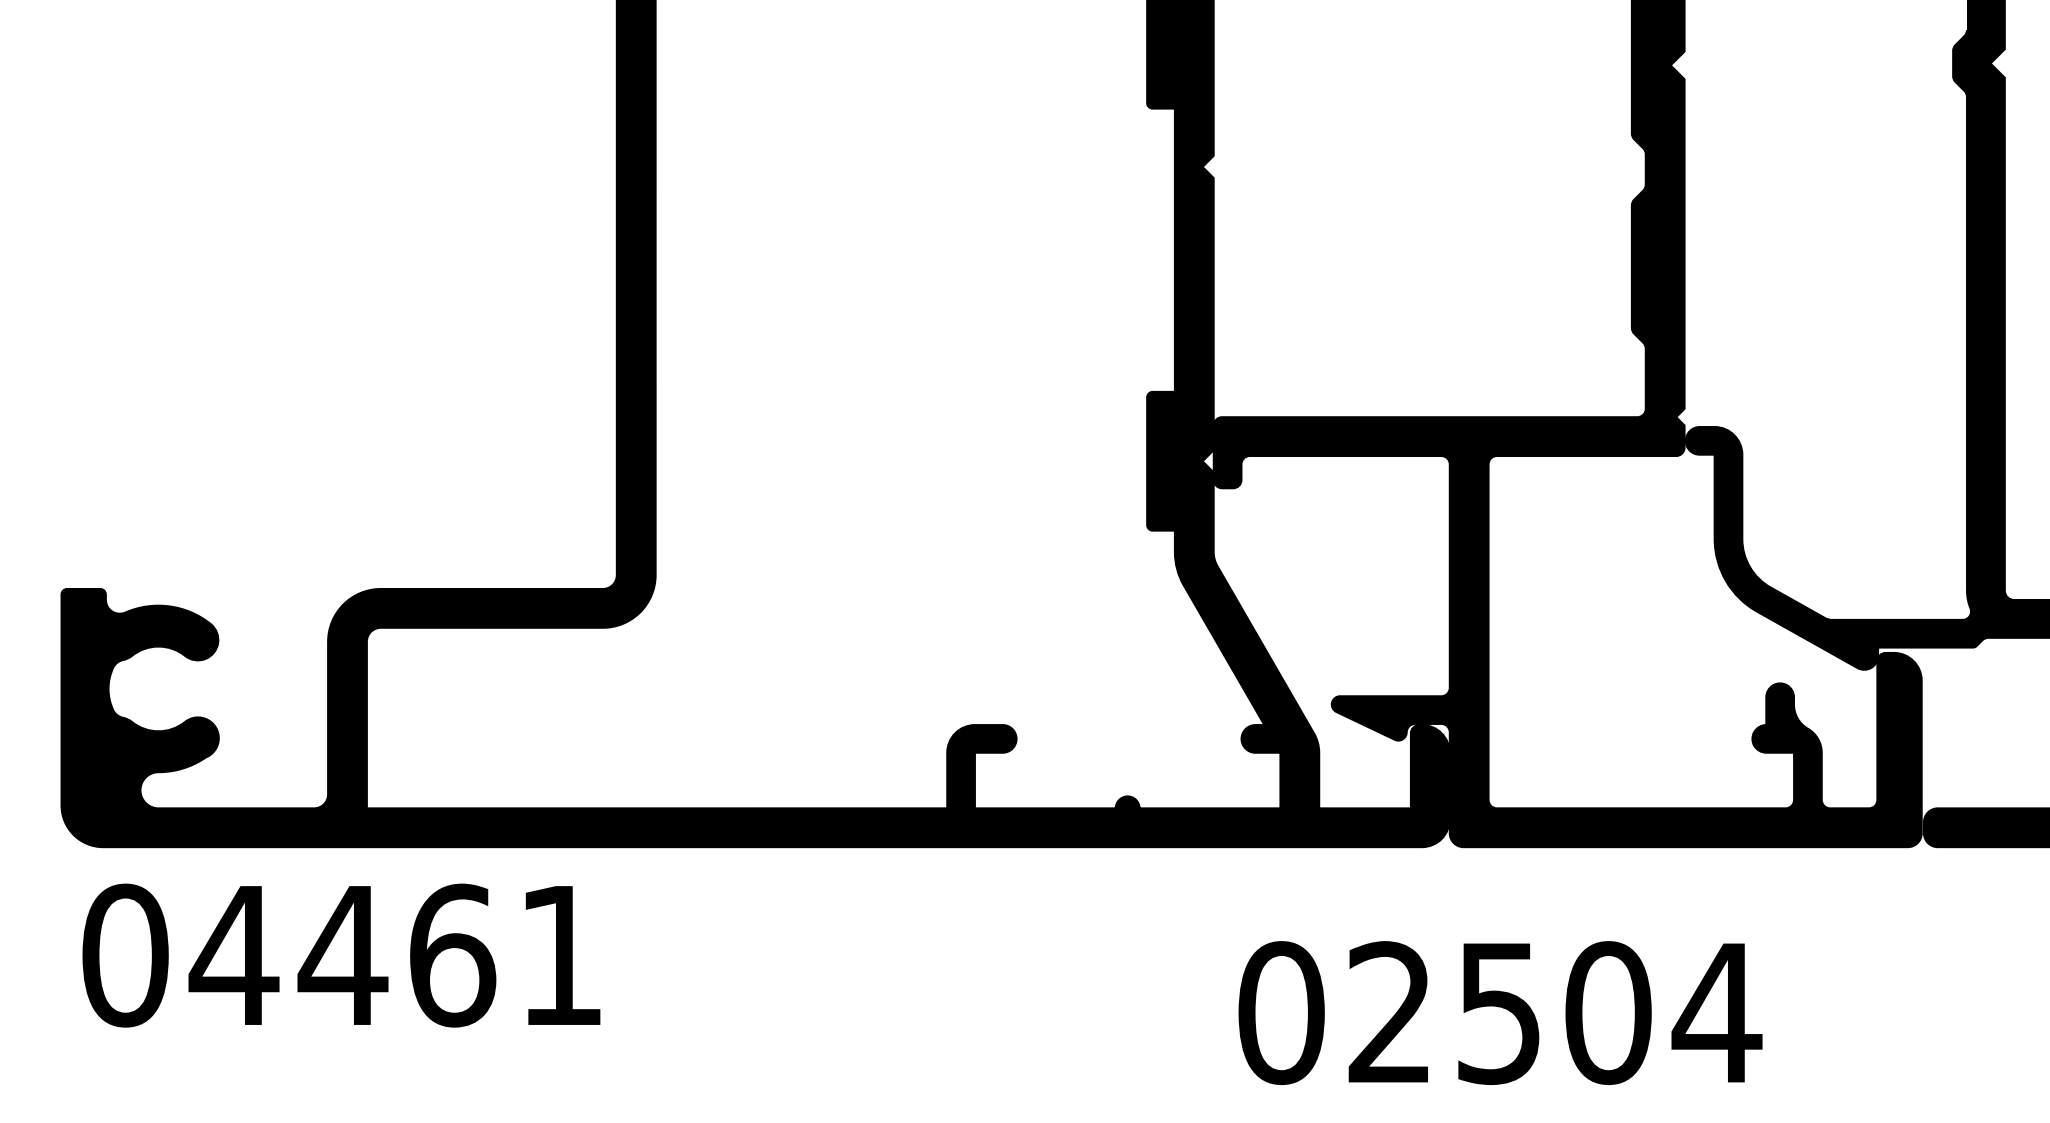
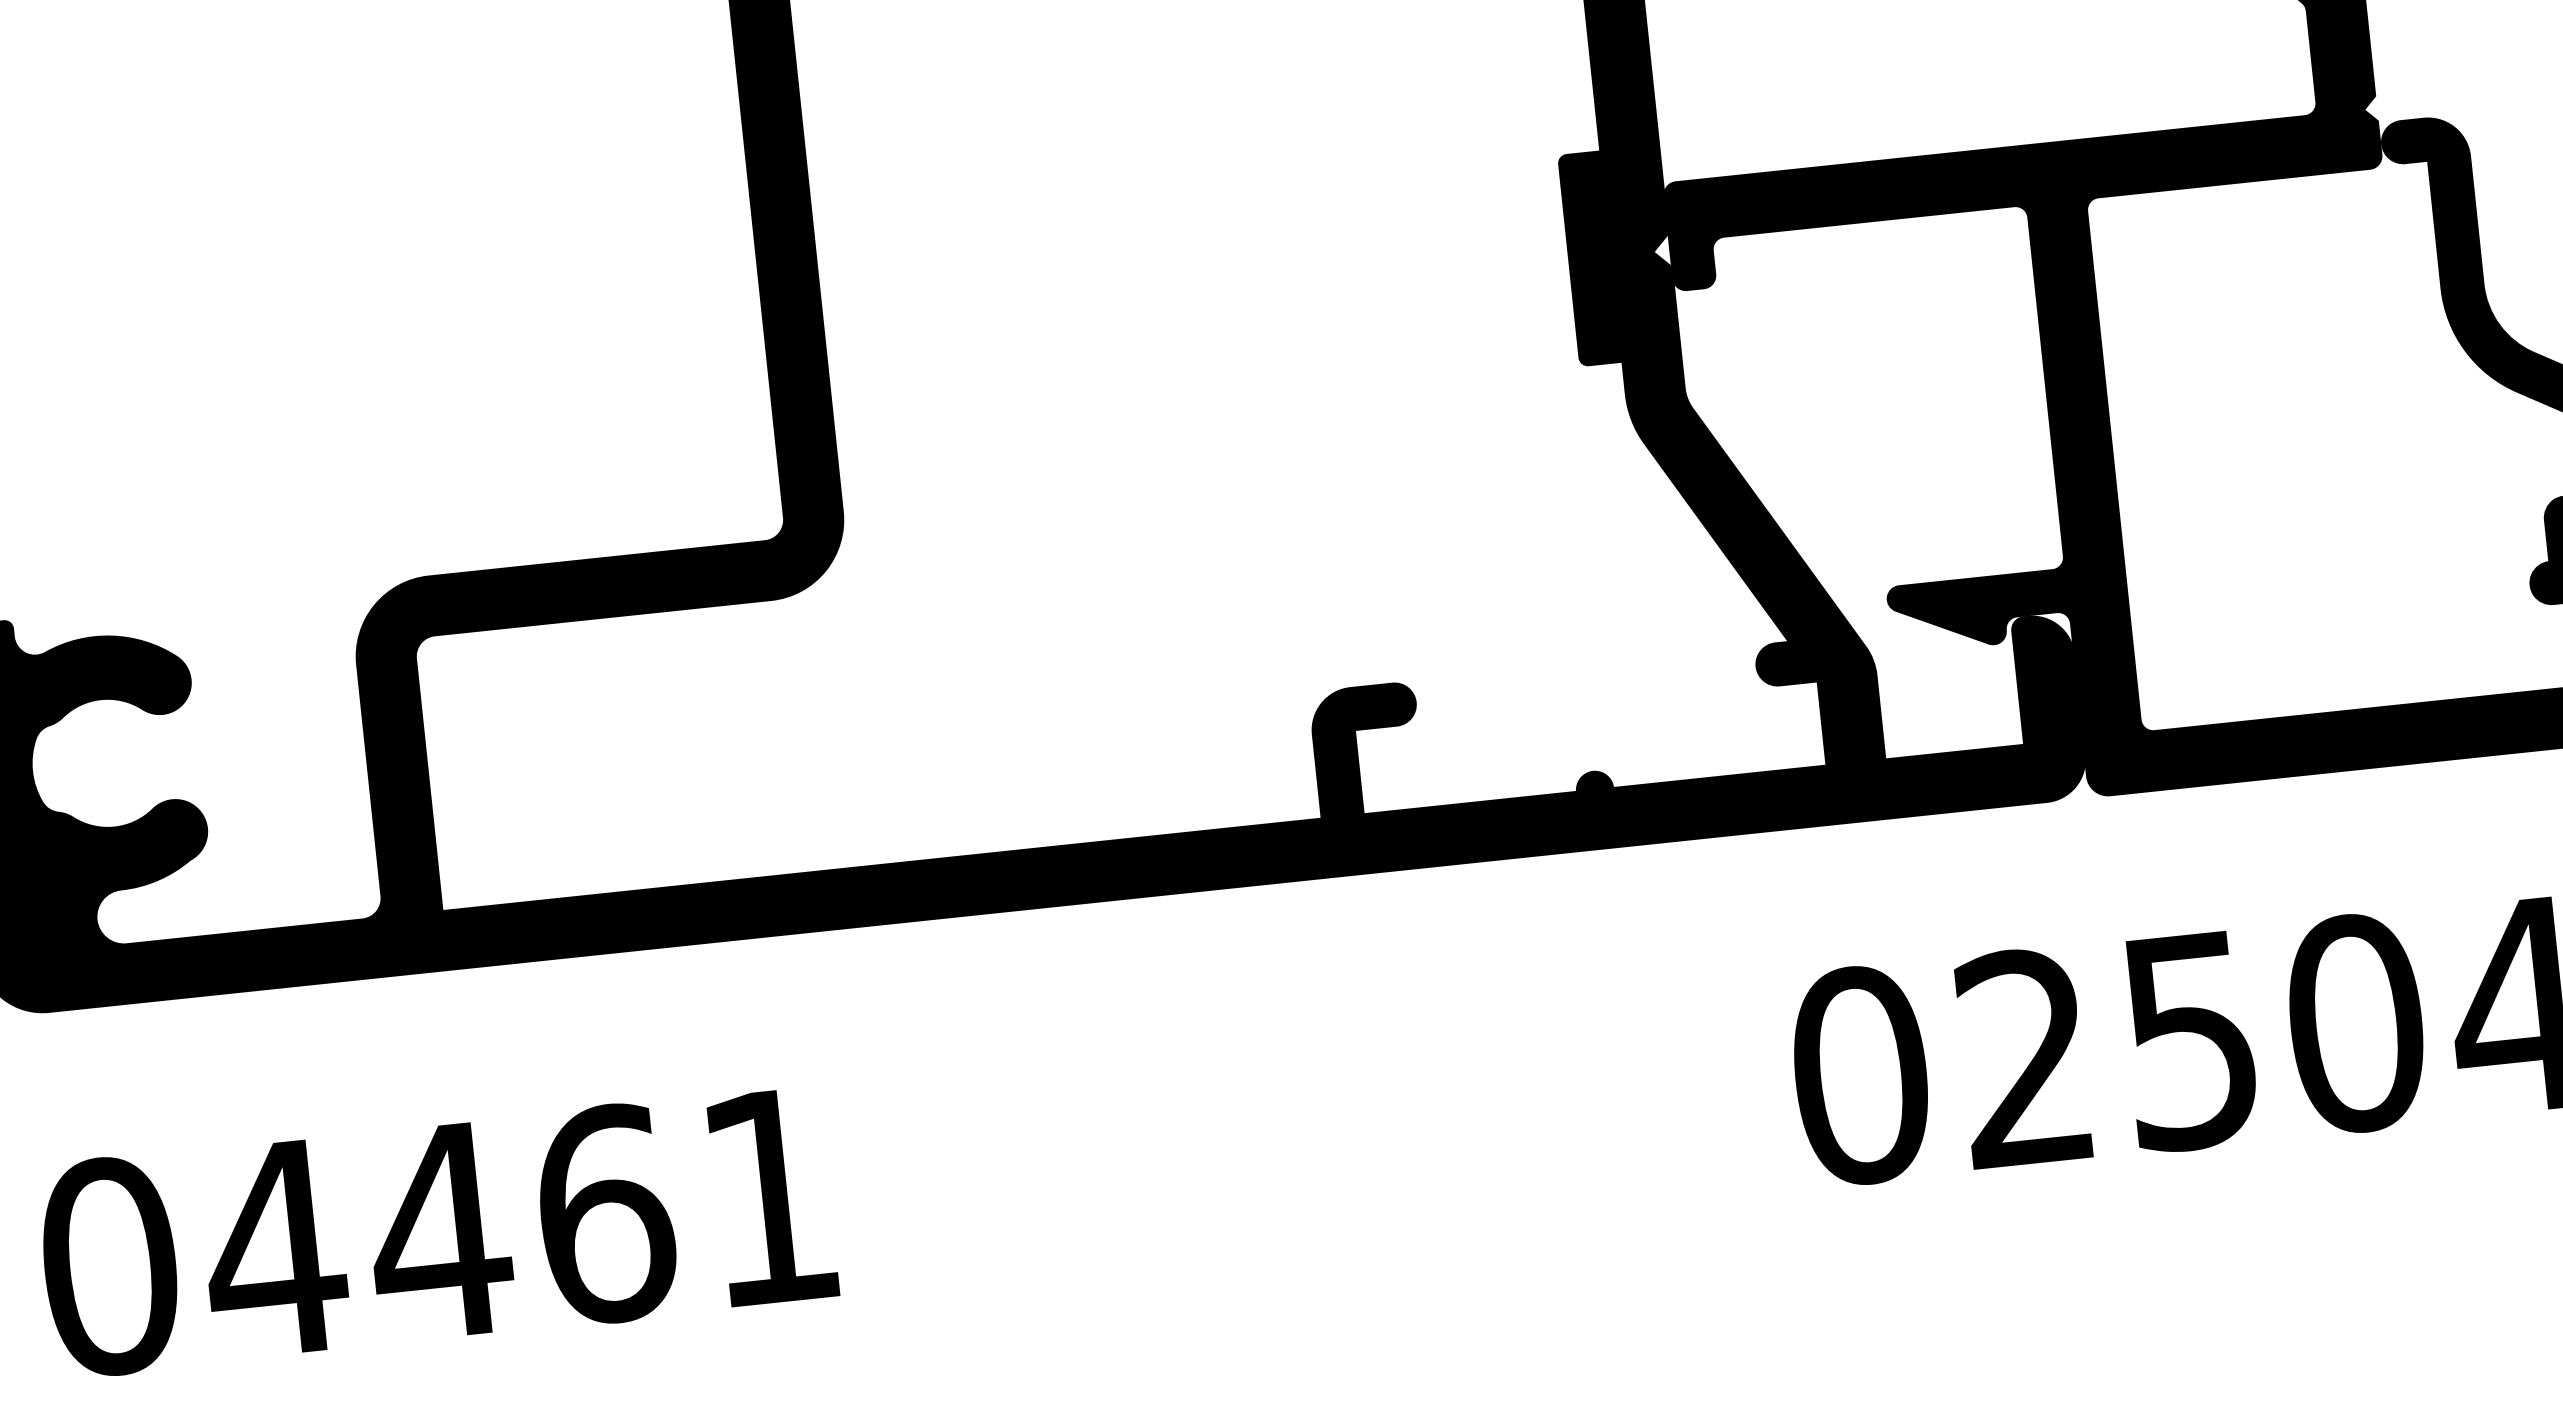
text: (341, 955) -> (437, 1232), moved

